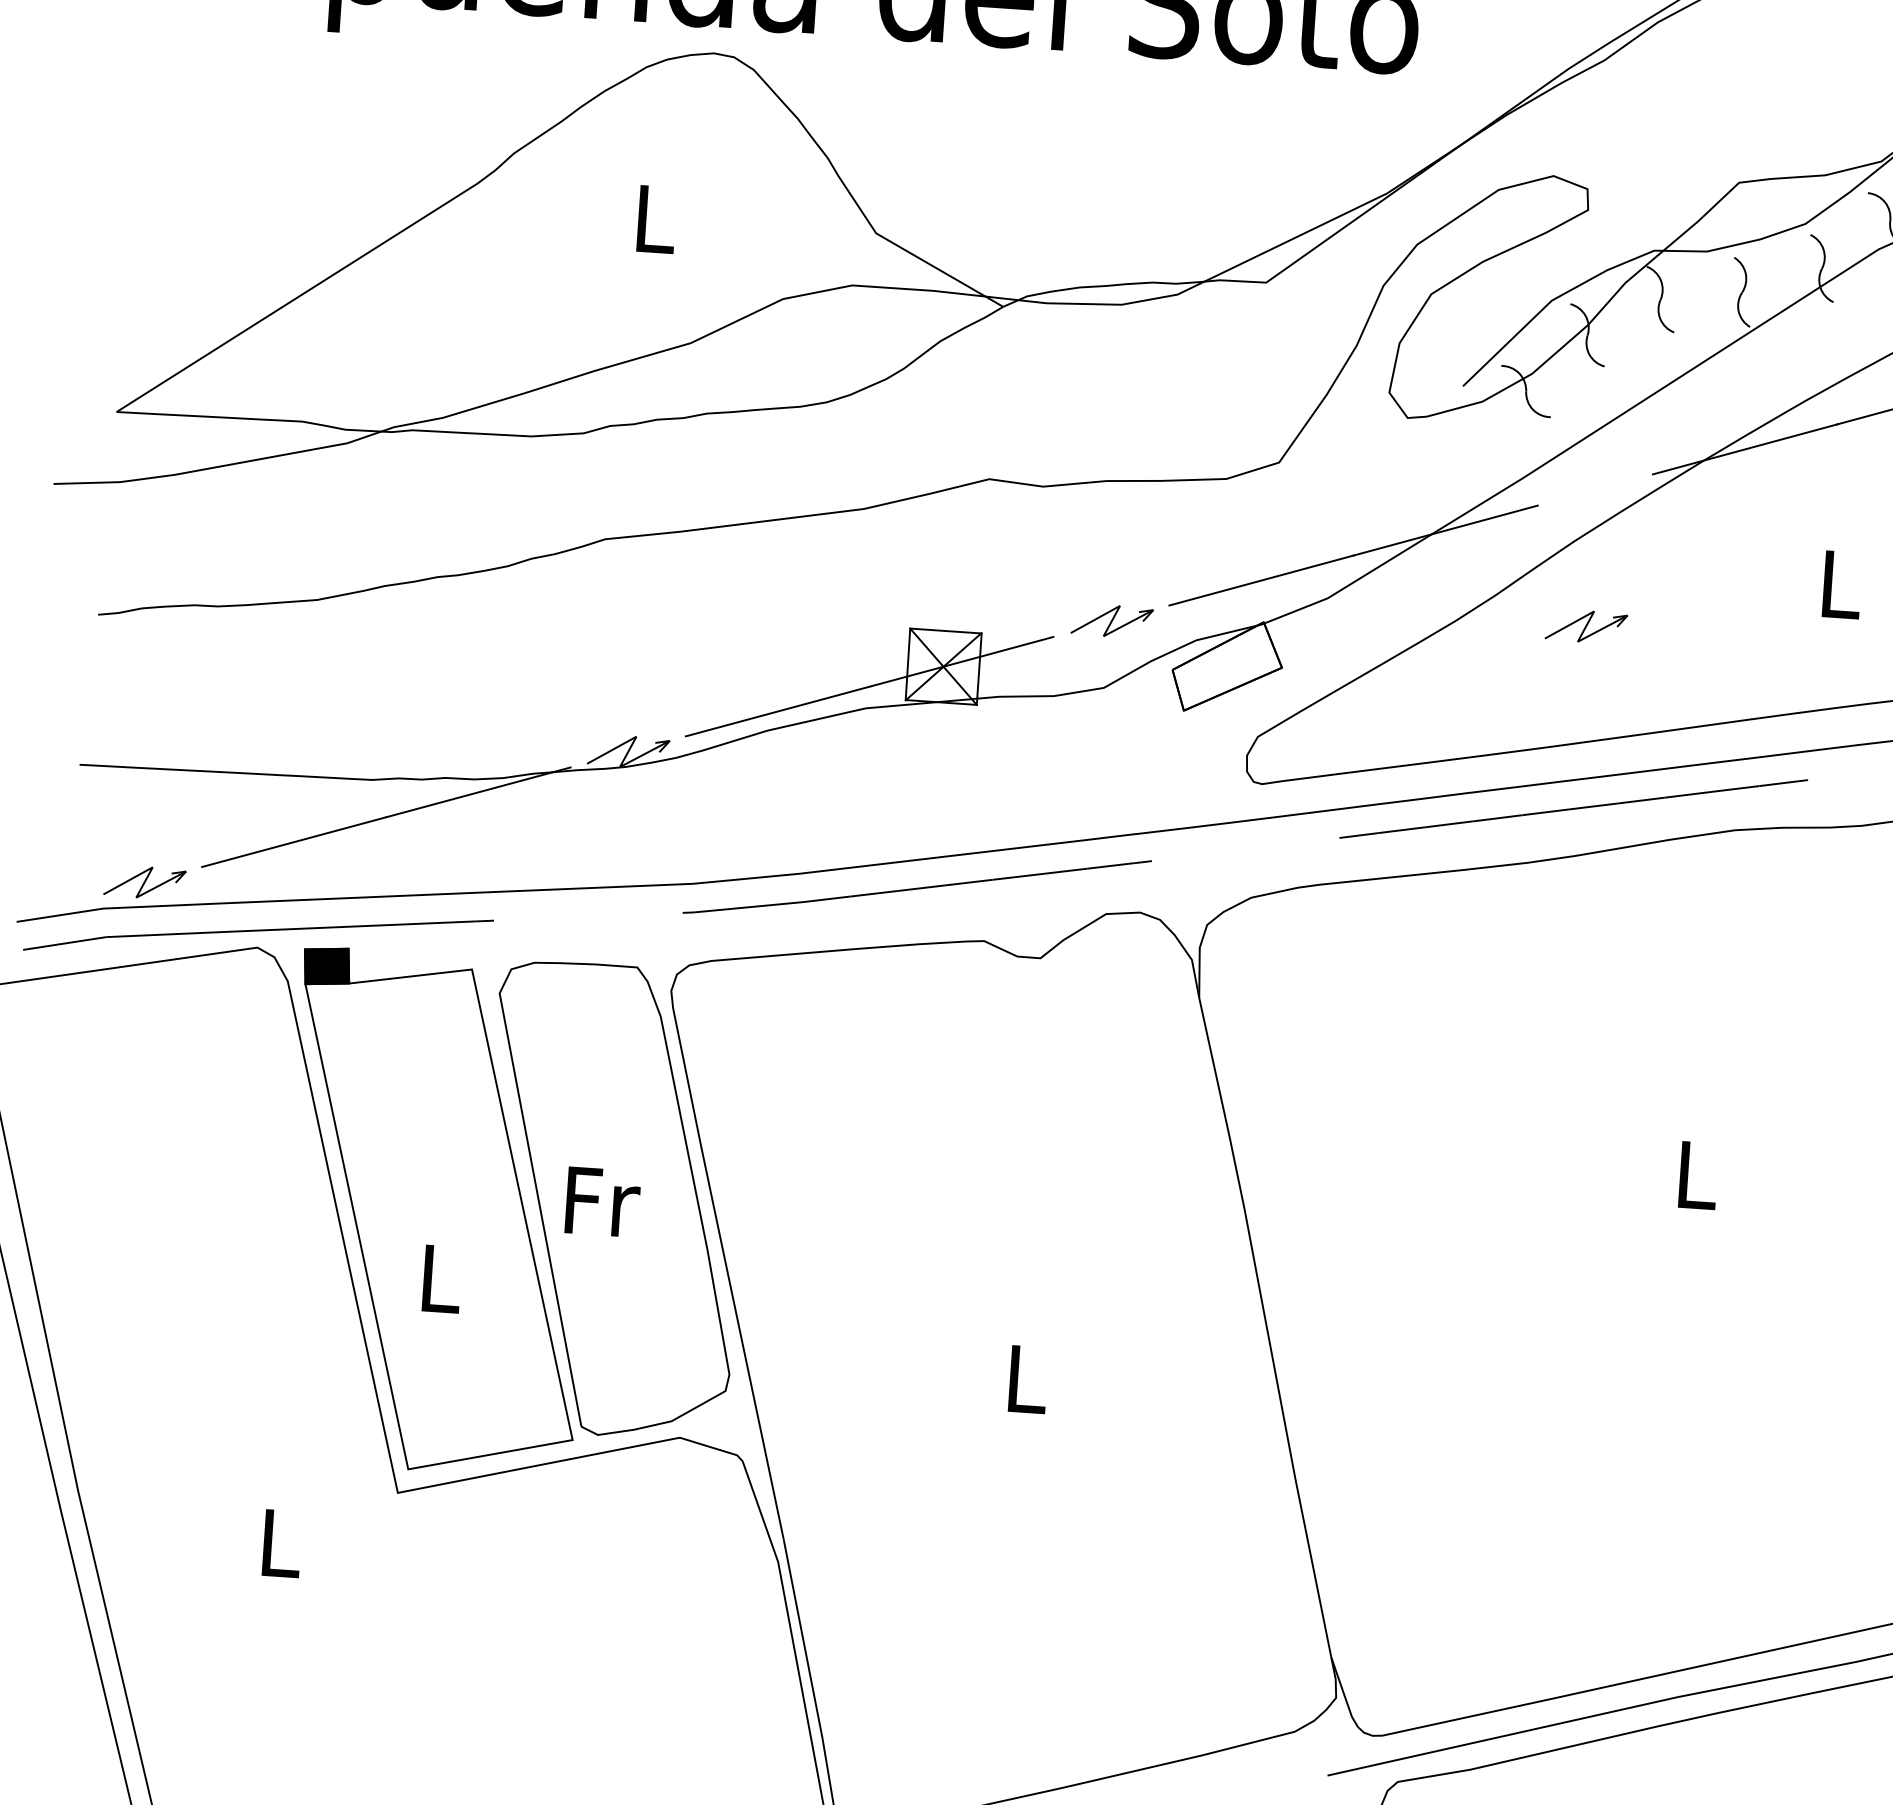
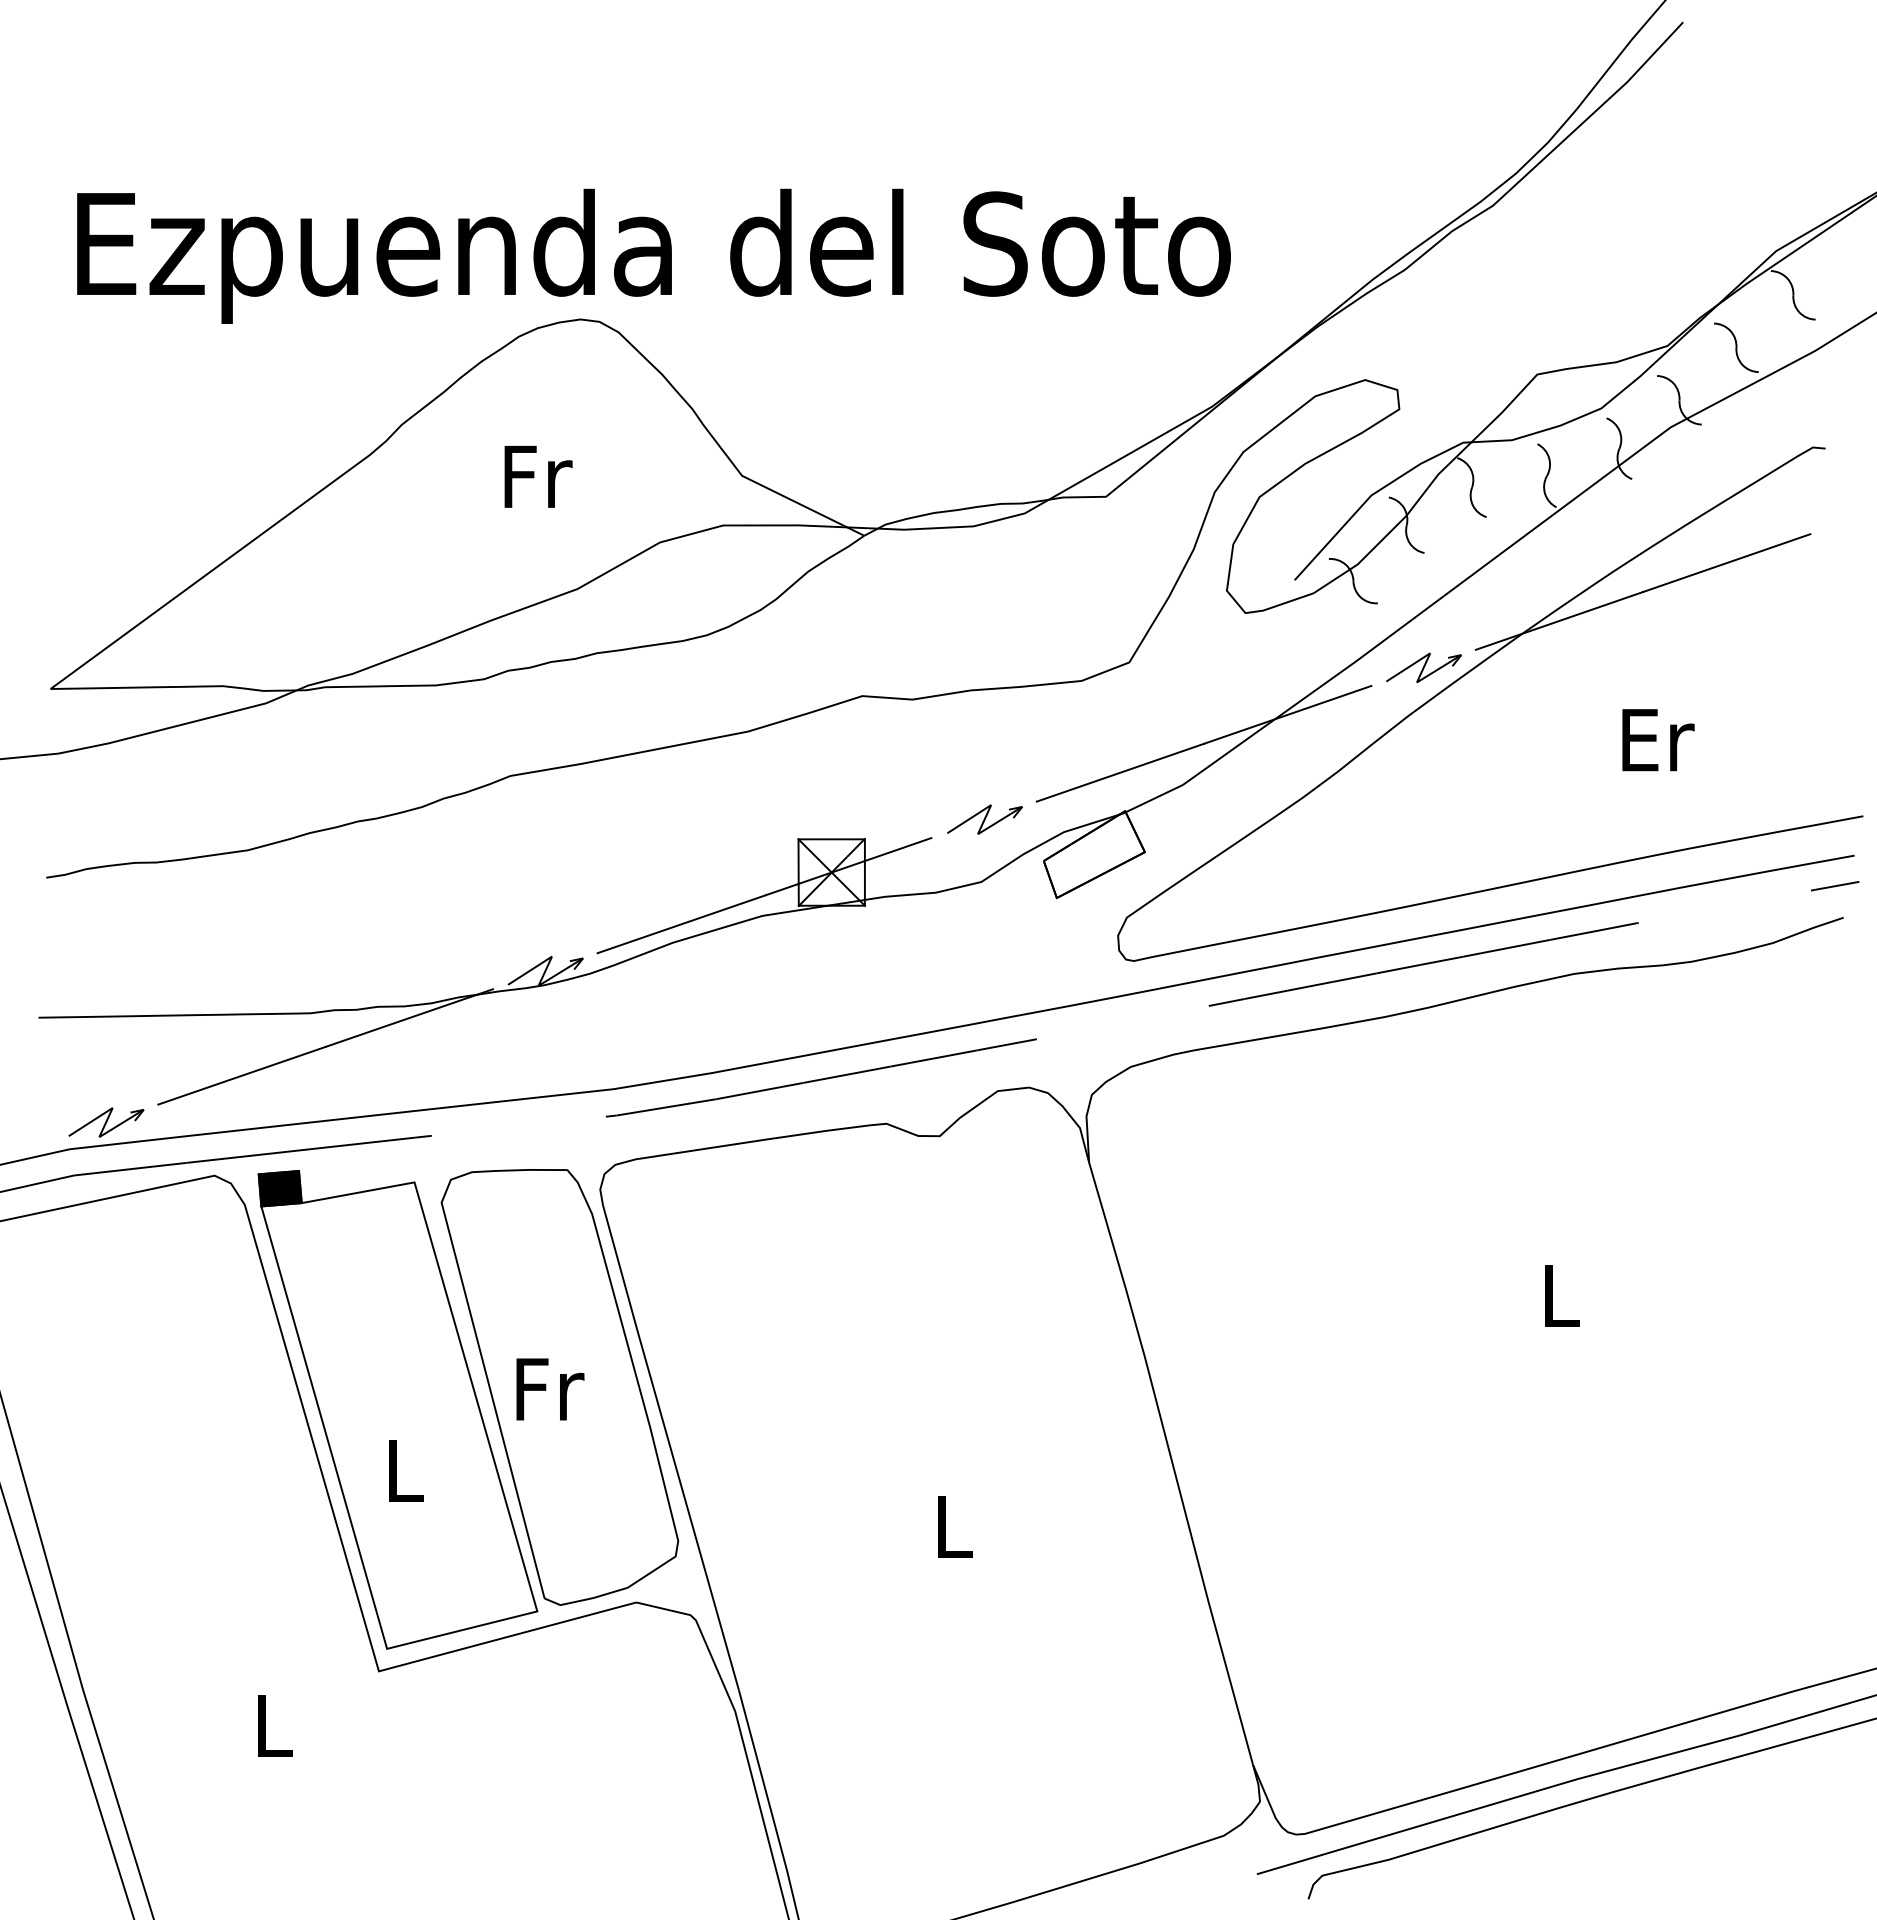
text: (657, 219) -> (538, 476), L -> Fr
text: (1842, 585) -> (1658, 740), L -> Er
part: (1585, 626) -> (1423, 667), moved

